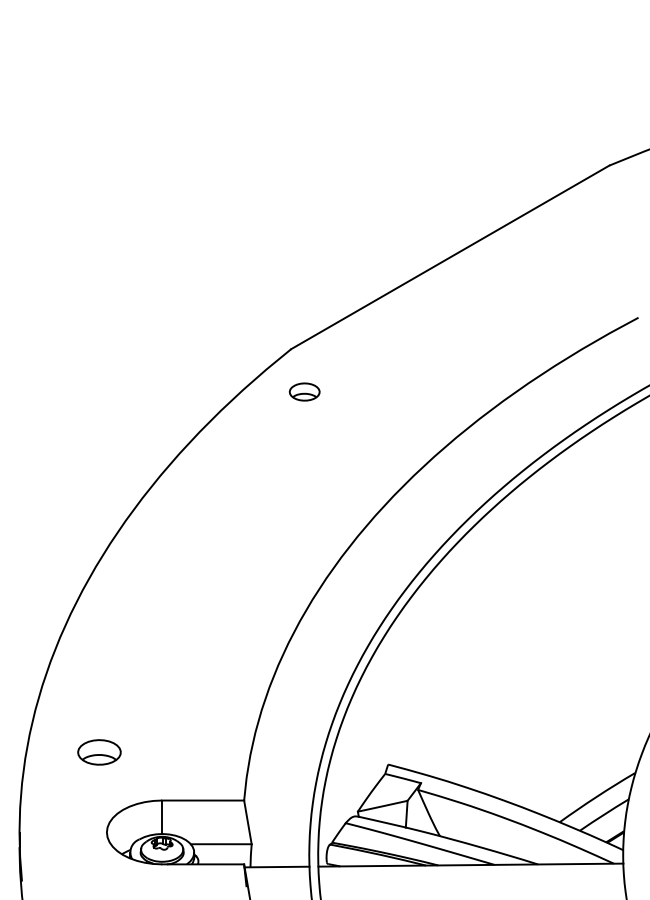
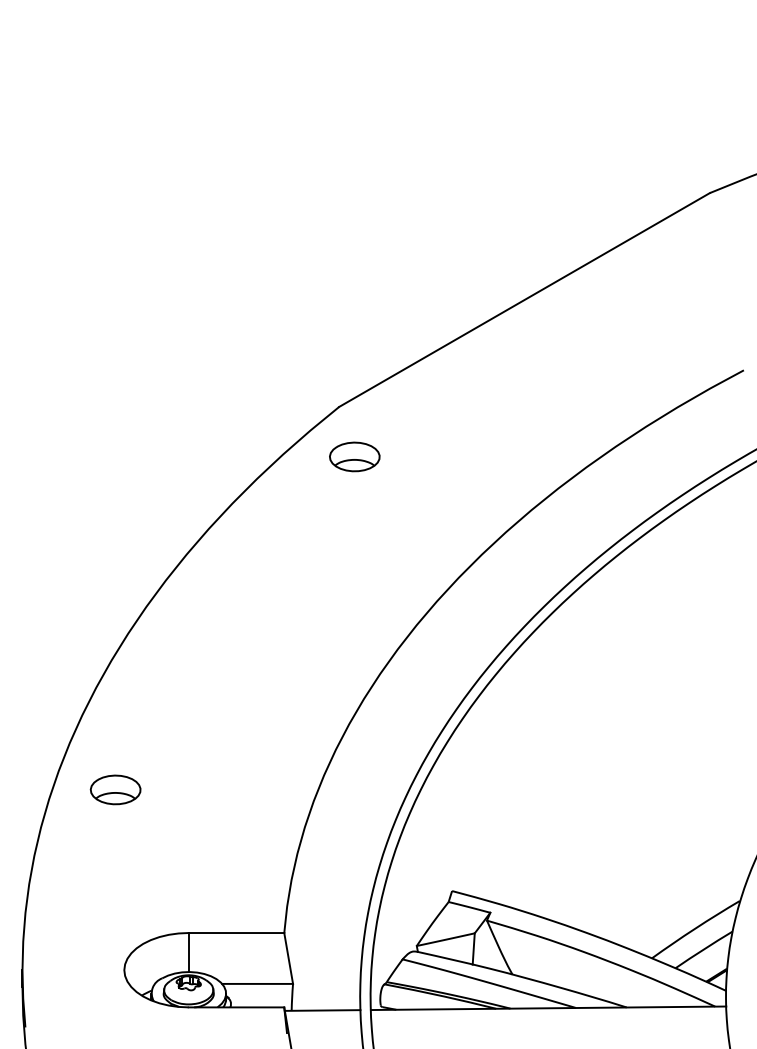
part: (304, 391) -> (354, 456), size x1.43
part: (99, 752) -> (115, 789), moved

